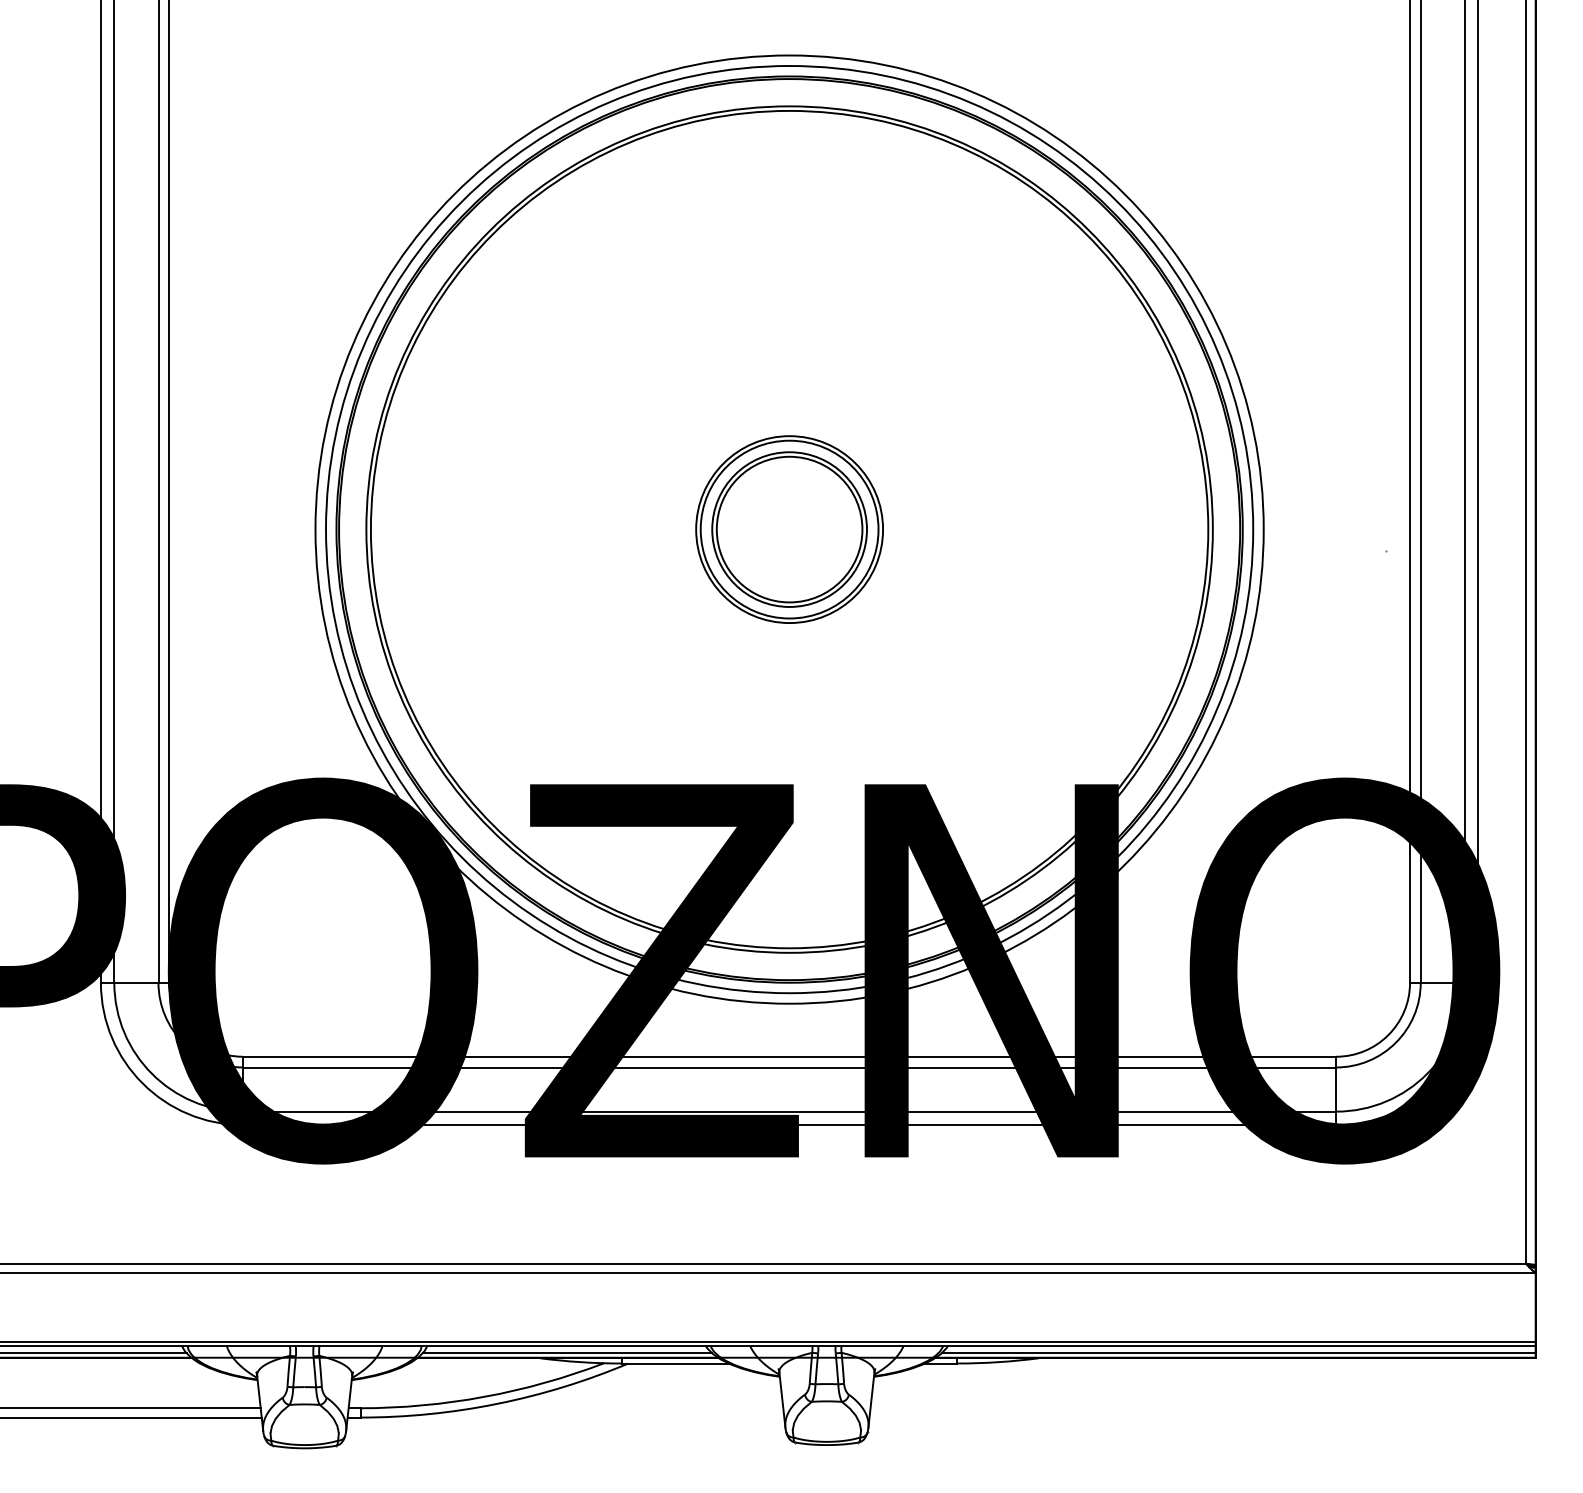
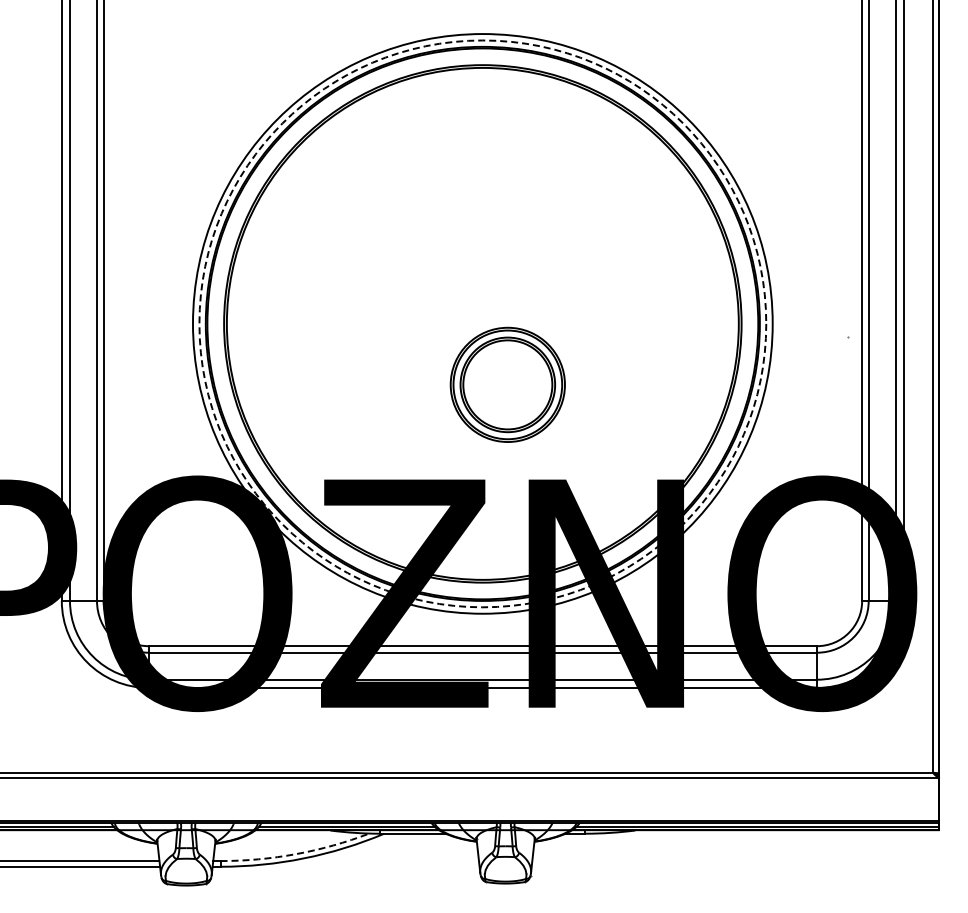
circle: (789, 528) -> (482, 323), solid -> dashed
part: (789, 528) -> (507, 384), moved
arc: (484, 1397) -> (296, 854), solid -> dashed

